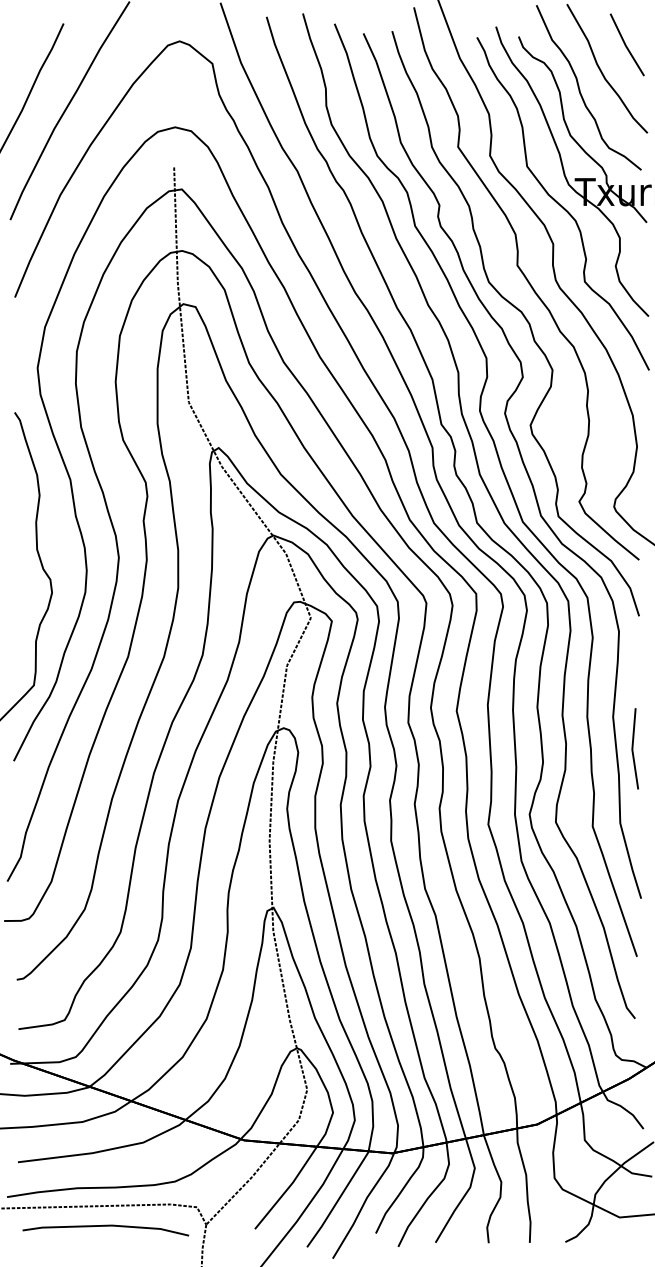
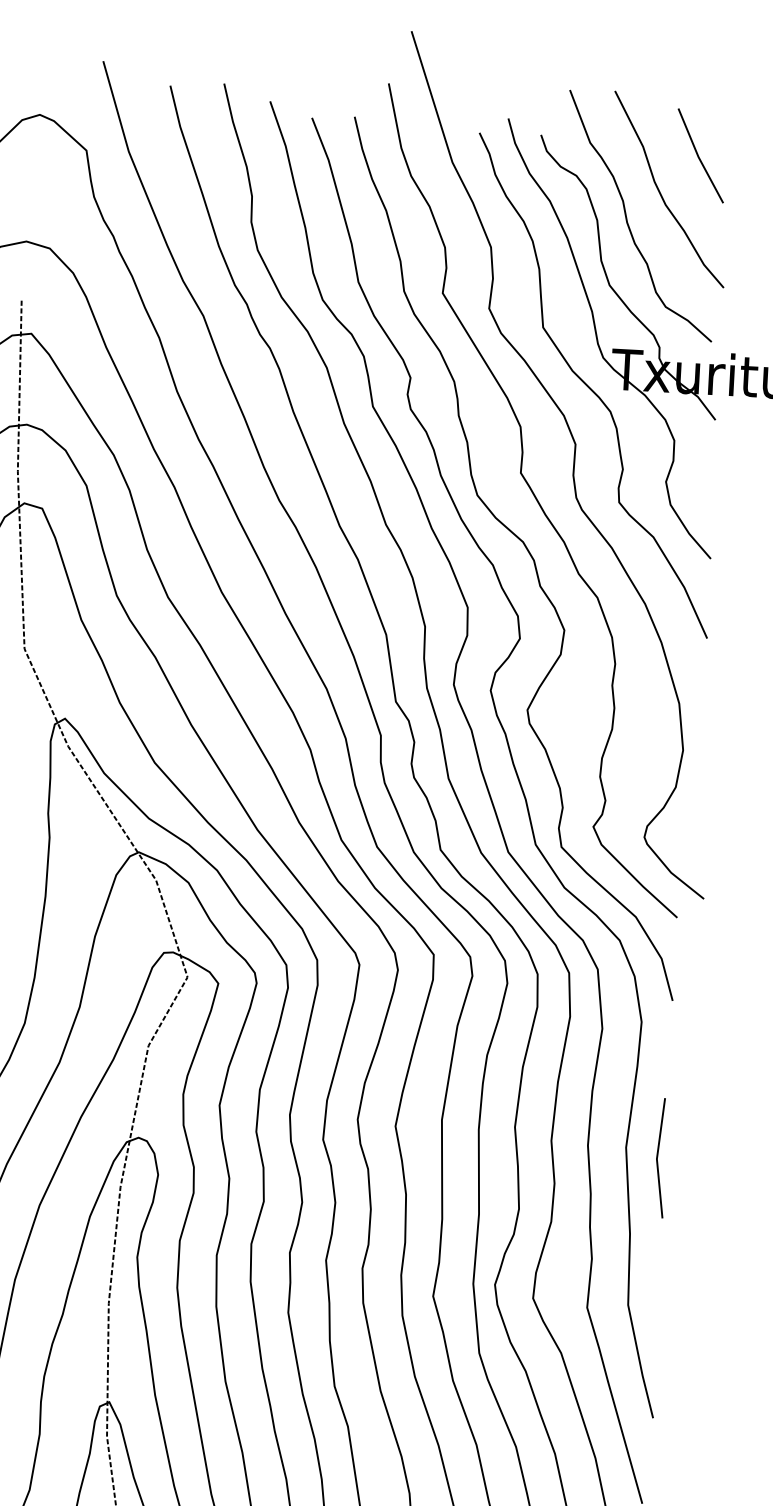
line: (633, 748) -> (658, 1157), moved

